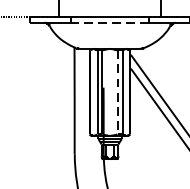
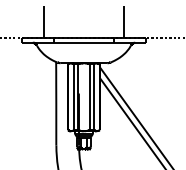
line: (109, 22) -> (83, 42), dashed -> solid
line: (117, 92) -> (89, 97), dashed -> solid

